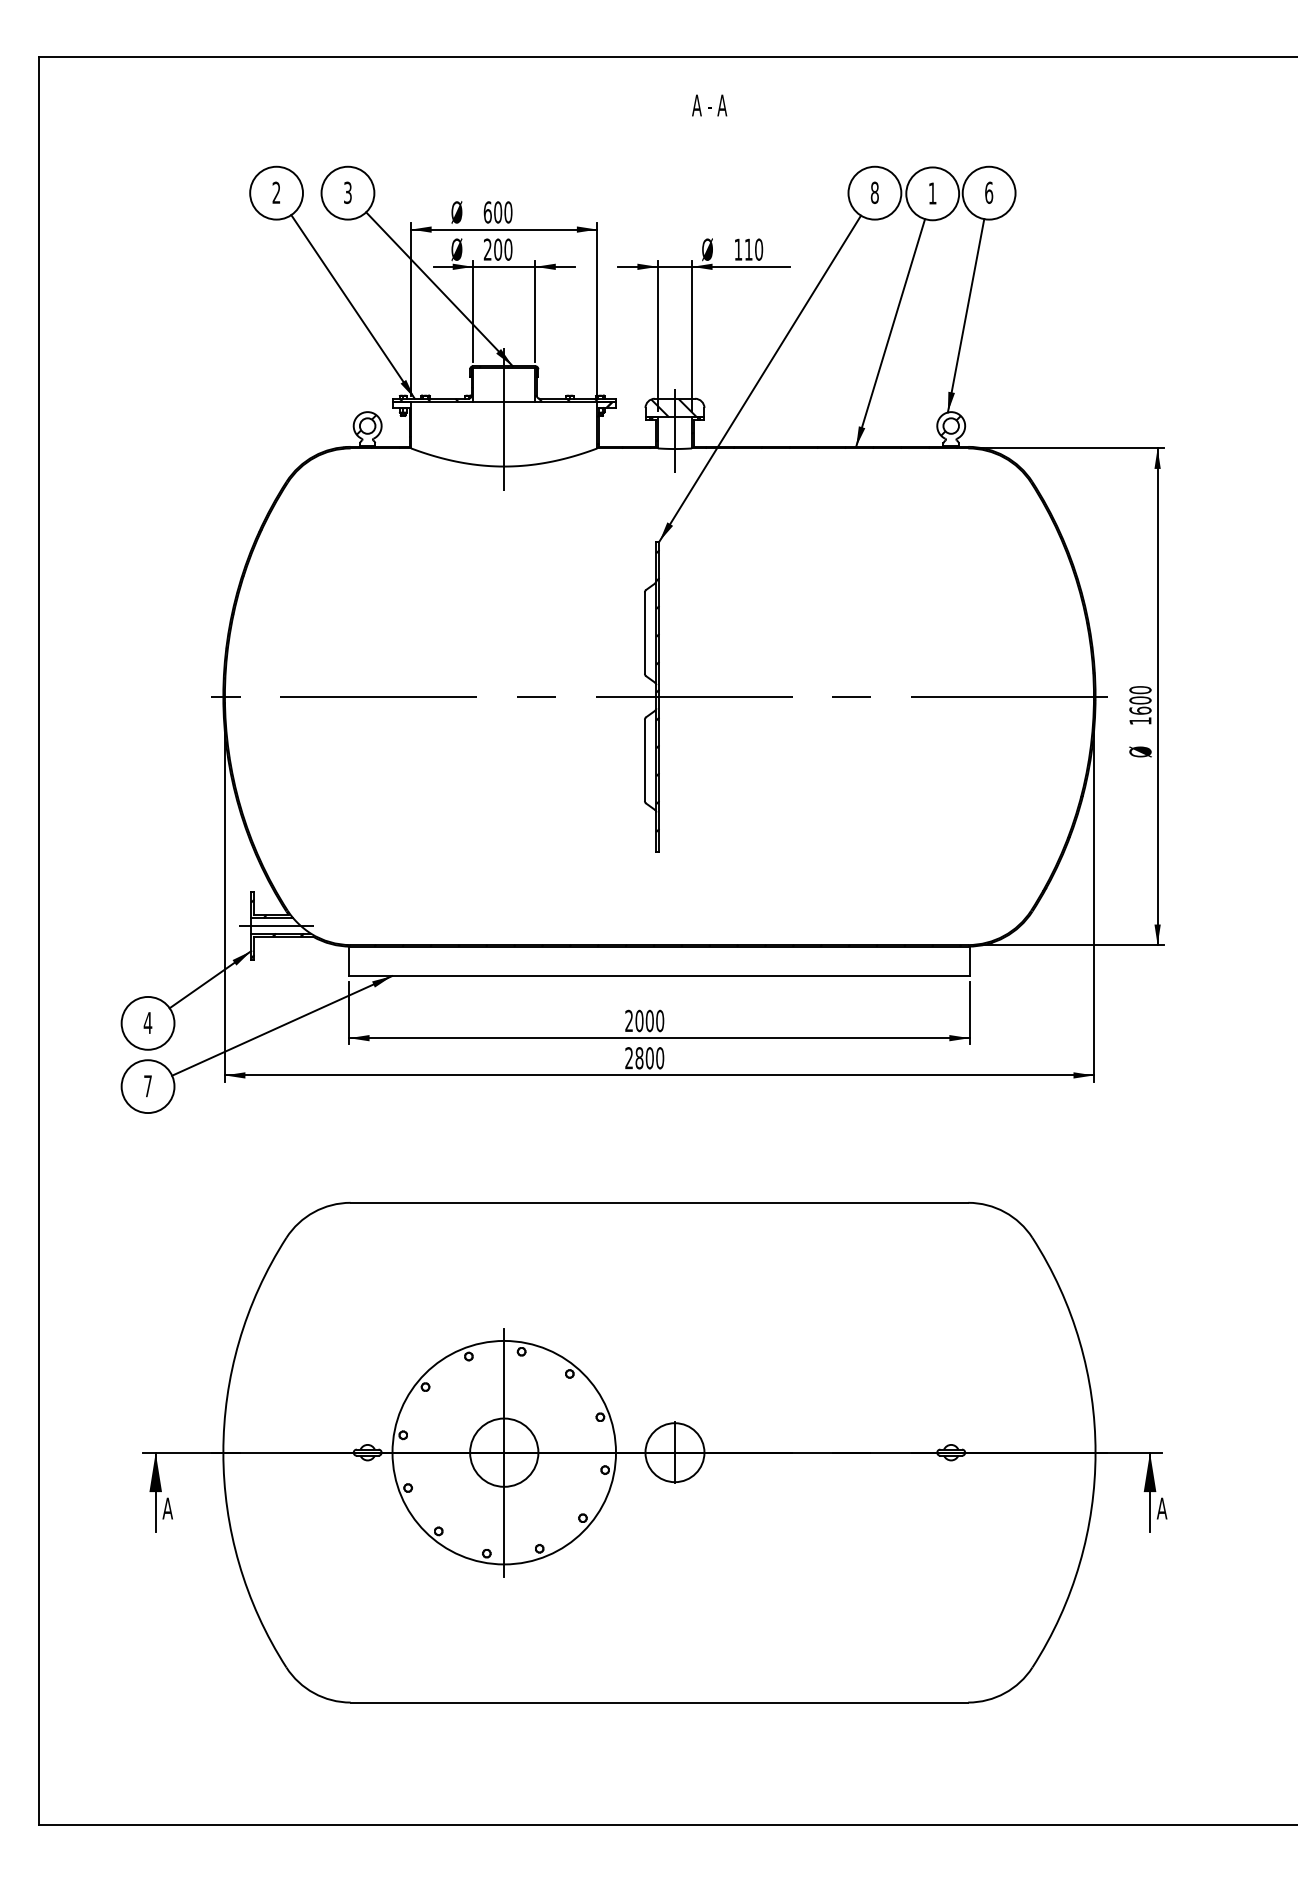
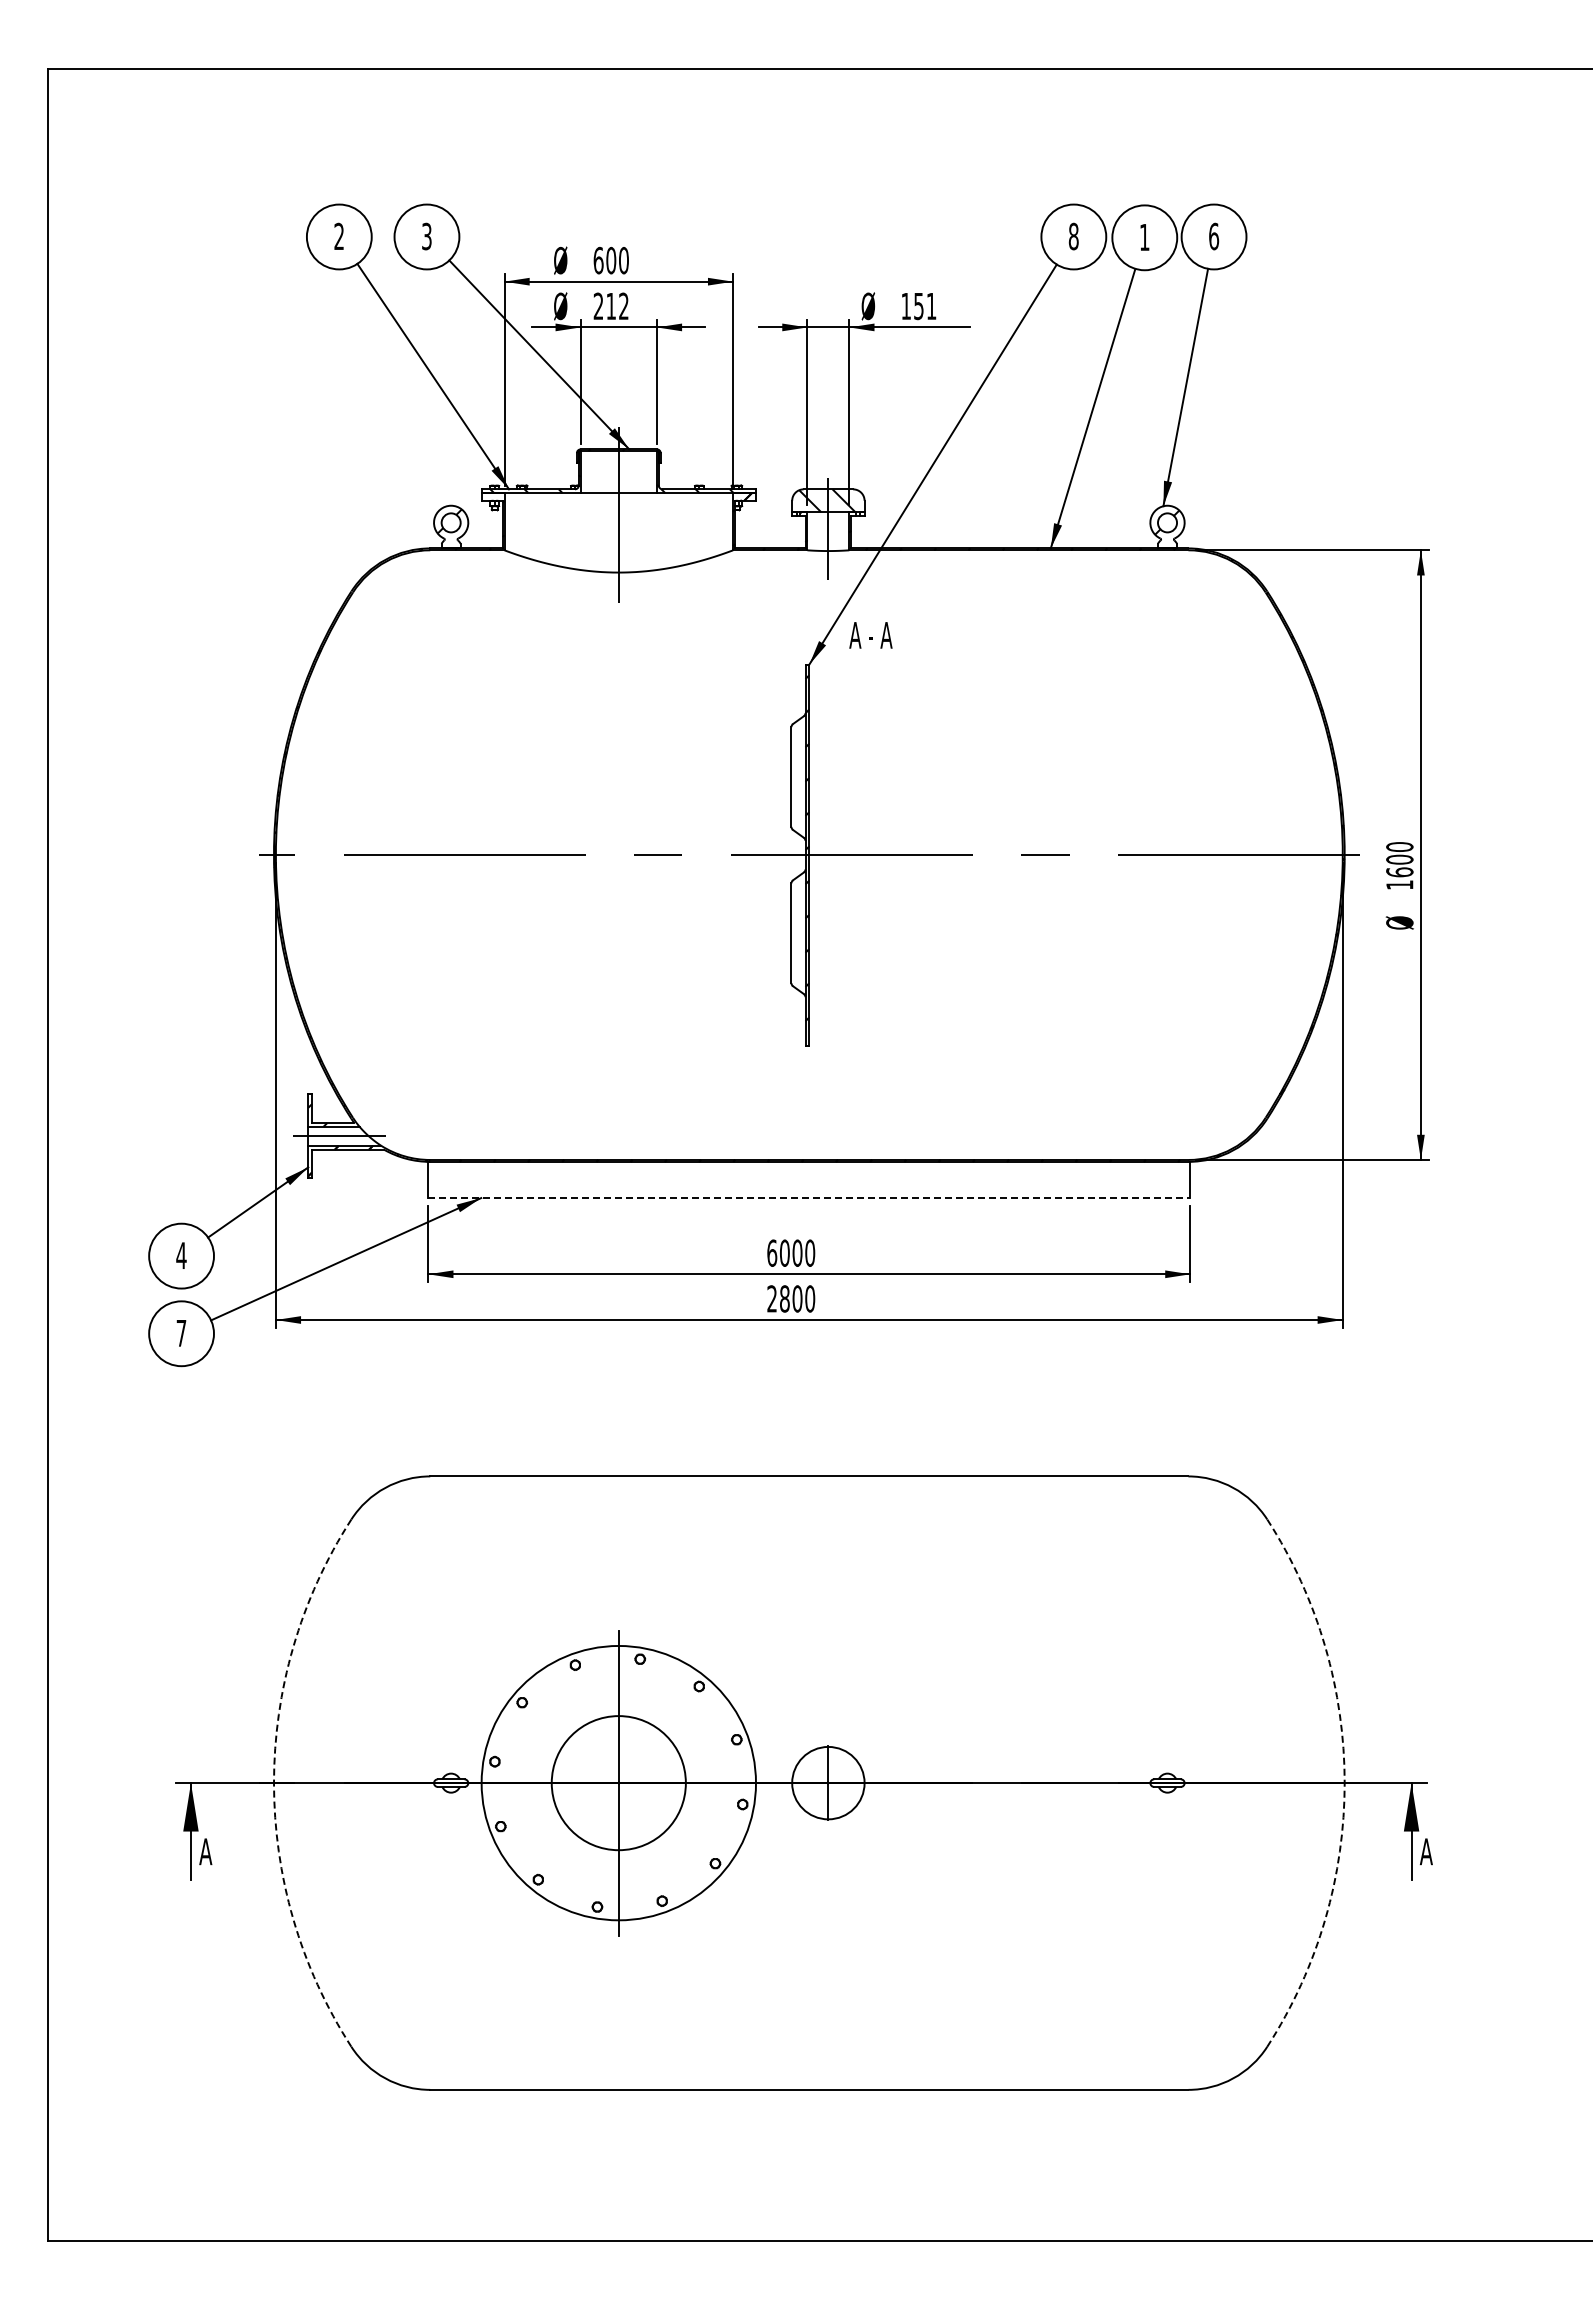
text: (709, 105) -> (870, 635), moved
text: (503, 249) -> (617, 306), 200 -> 212
text: (754, 249) -> (925, 306), 110 -> 151
line: (659, 976) -> (809, 1198), solid -> dashed
text: (629, 1020) -> (772, 1252), 2000 -> 6000
arc: (222, 1452) -> (273, 1783), solid -> dashed
circle: (504, 1452) -> (618, 1783), size x1.6
arc: (1095, 1452) -> (1344, 1783), solid -> dashed

